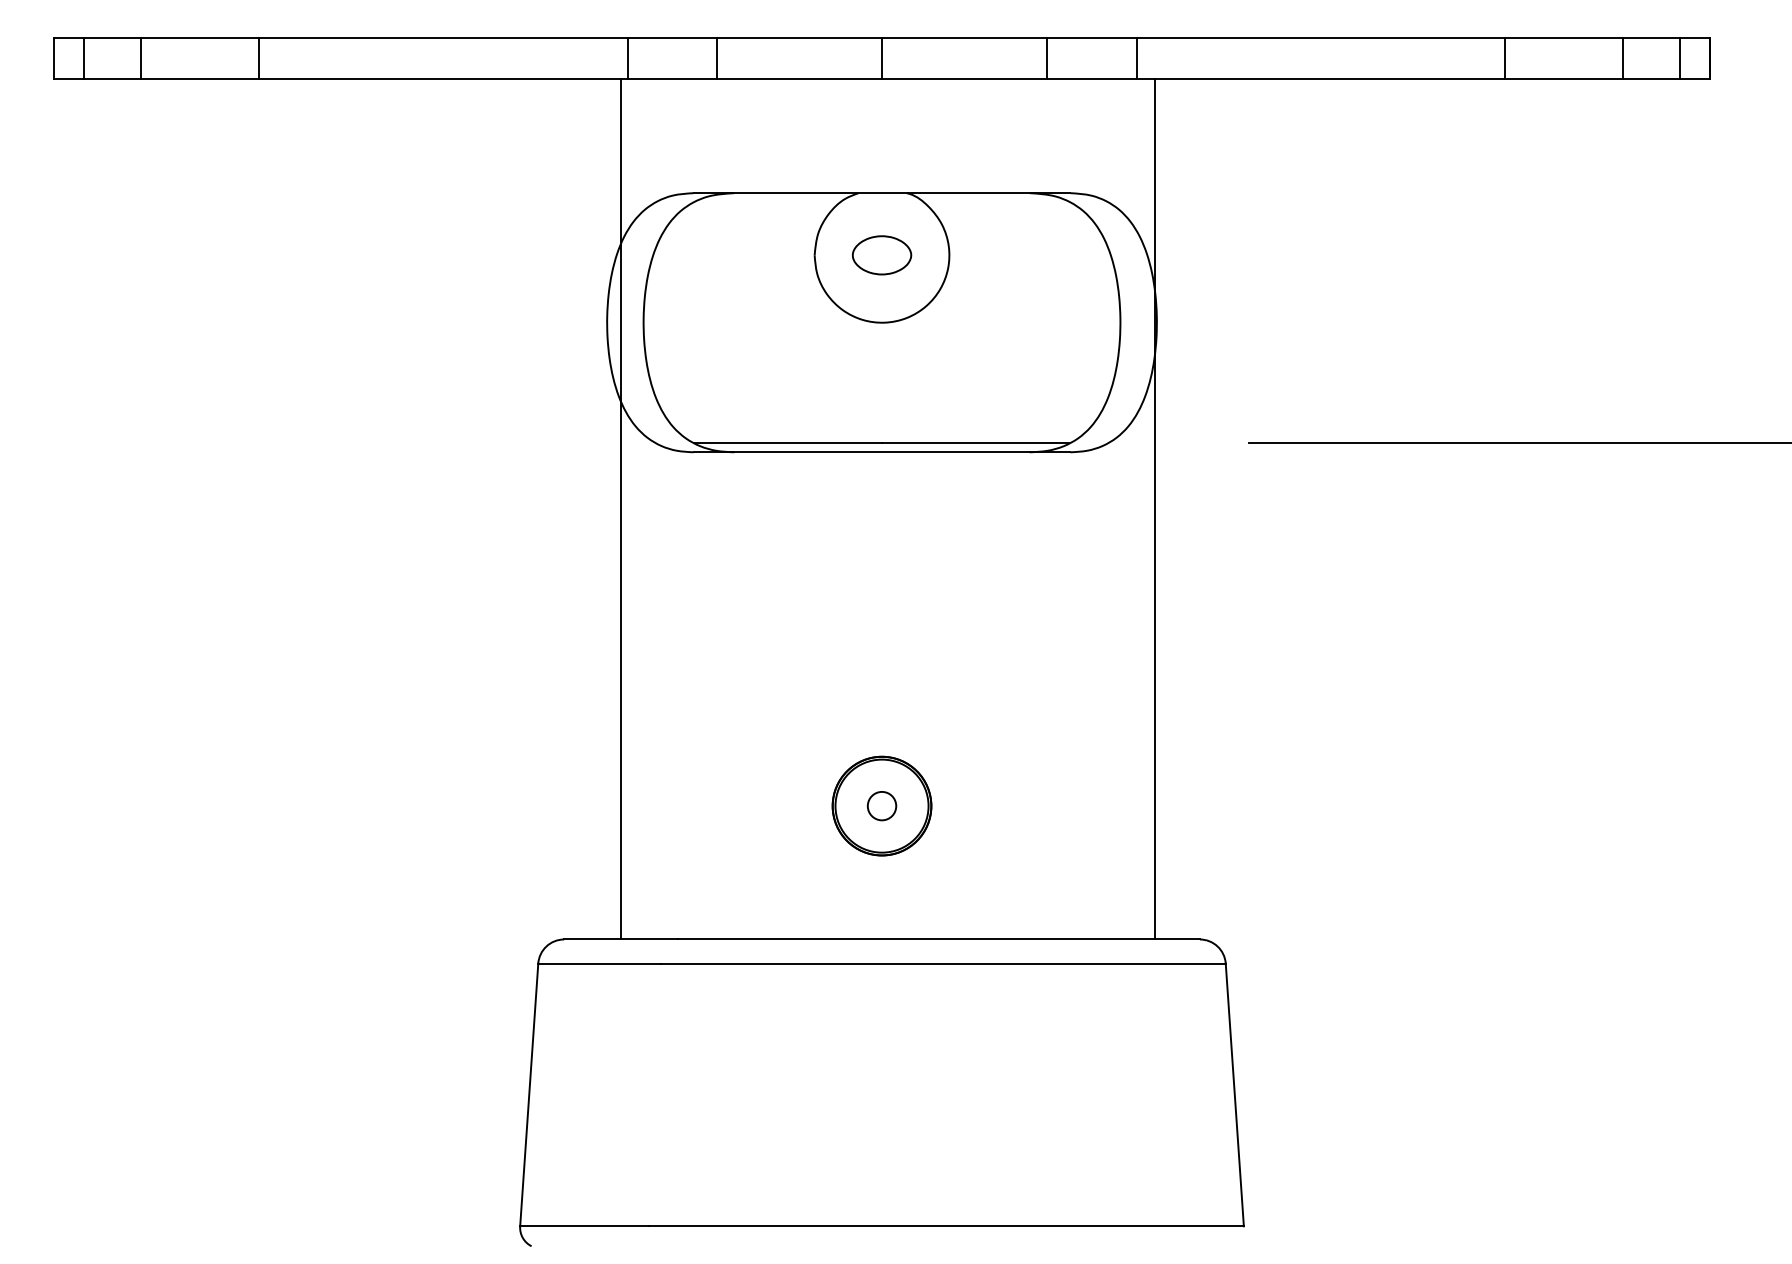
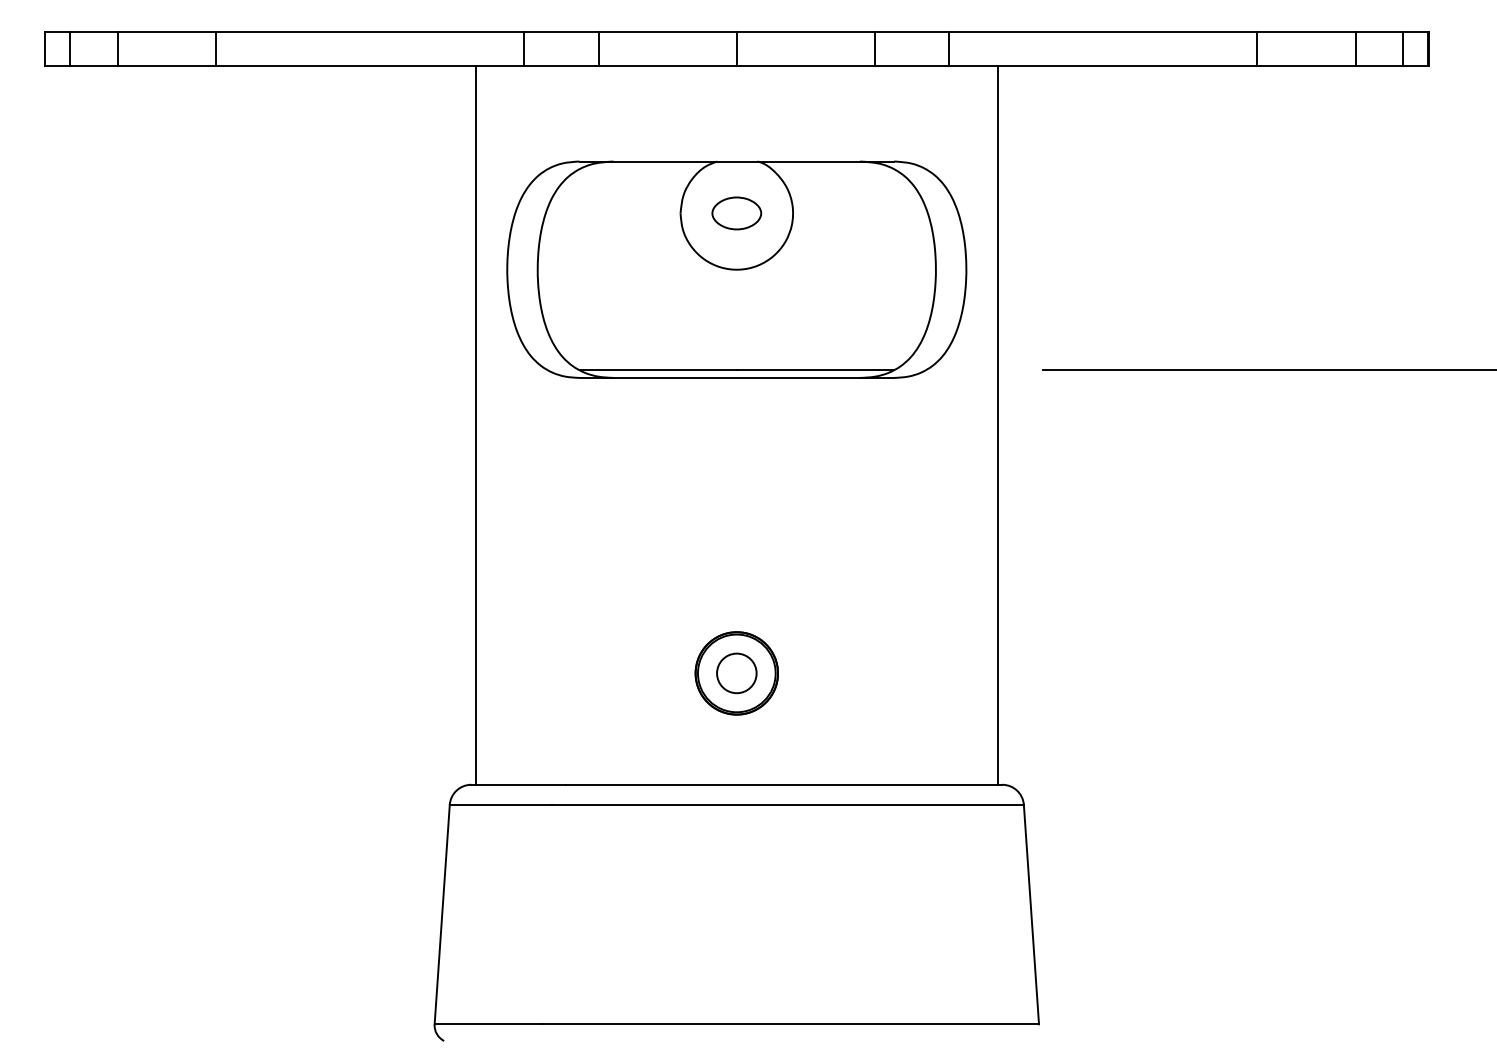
line: (621, 509) -> (475, 425), moved
line: (1154, 509) -> (997, 425), moved
circle: (881, 805) -> (736, 672), size x1.67

